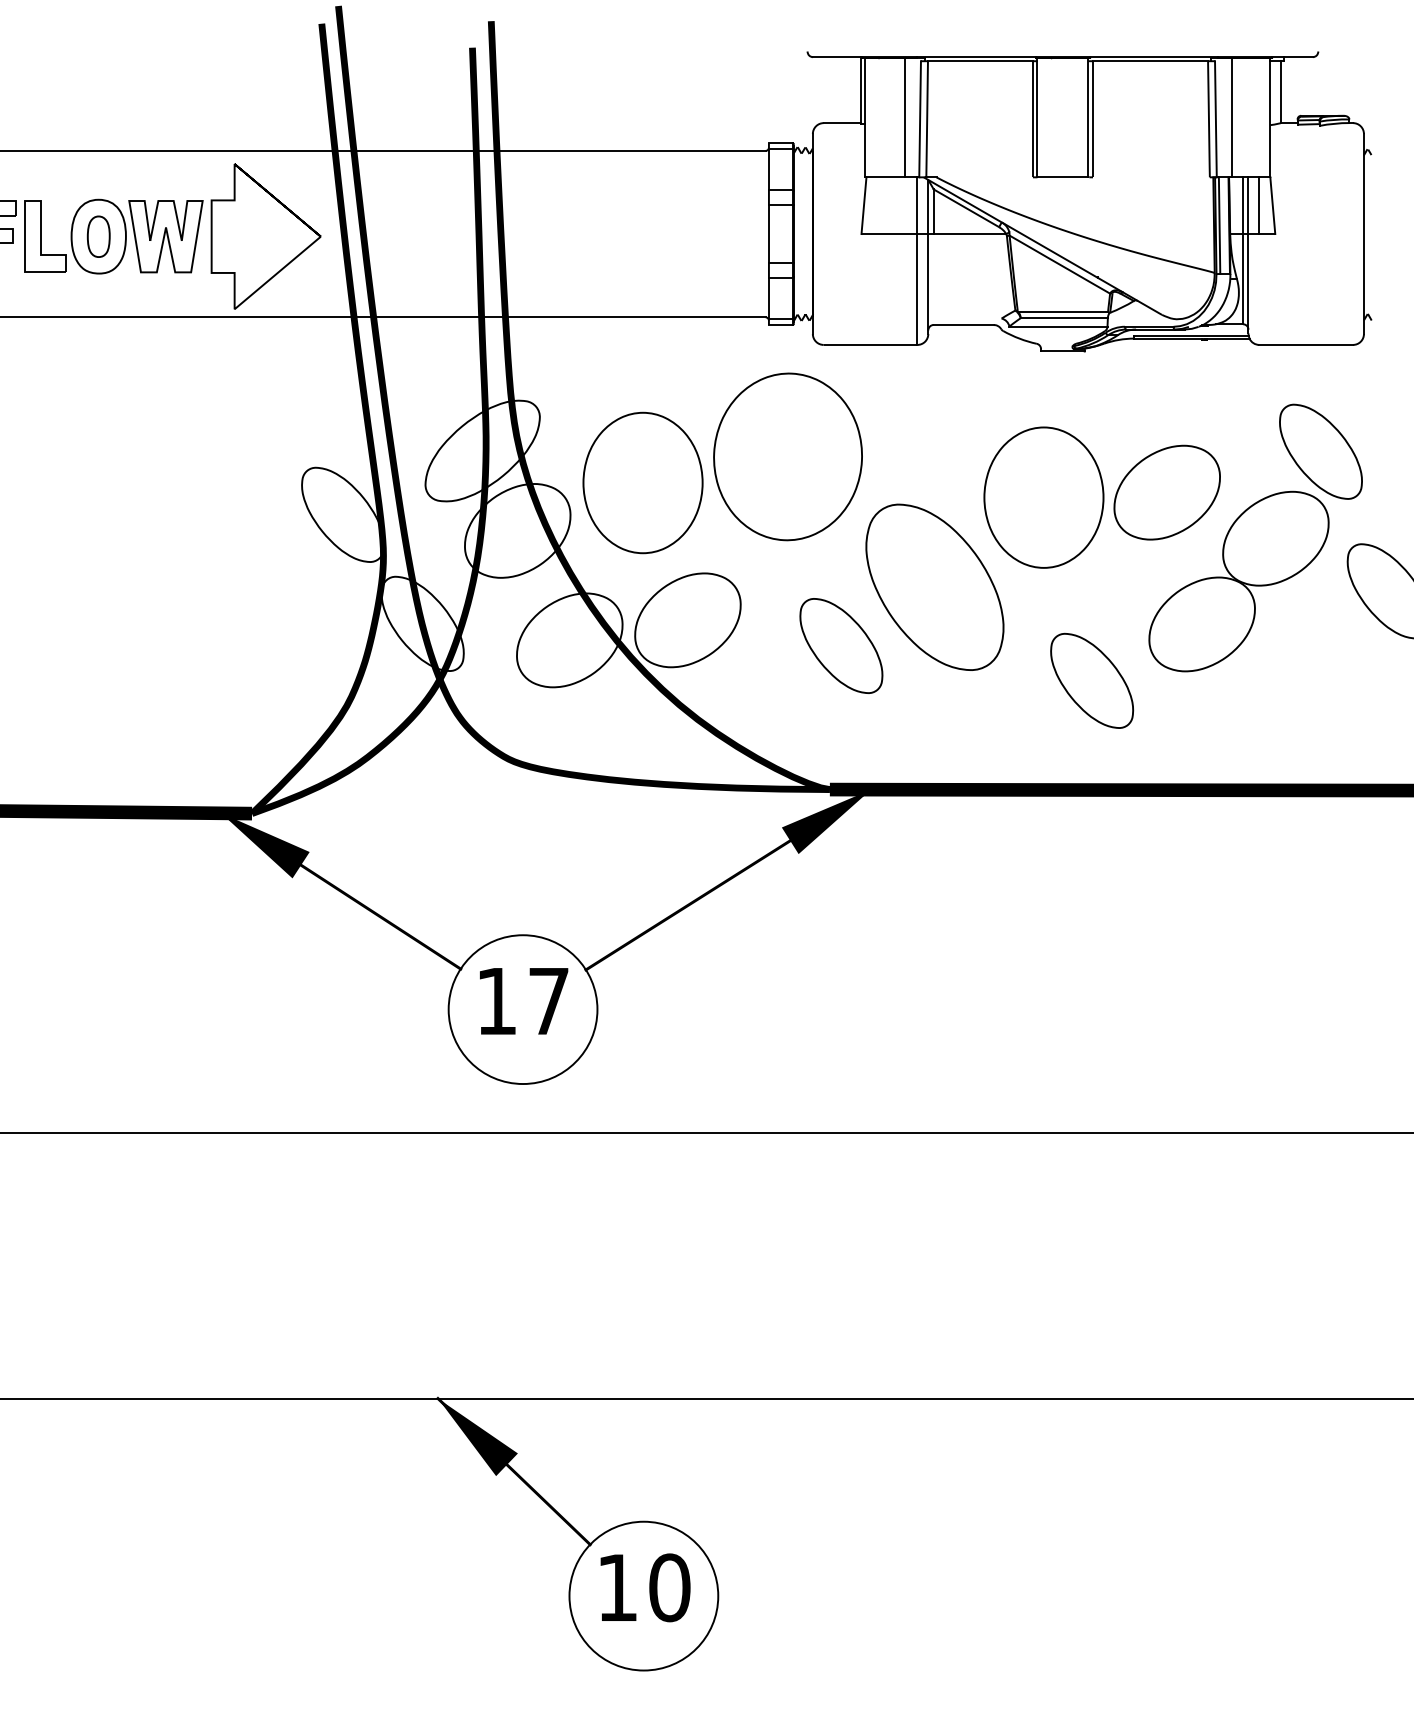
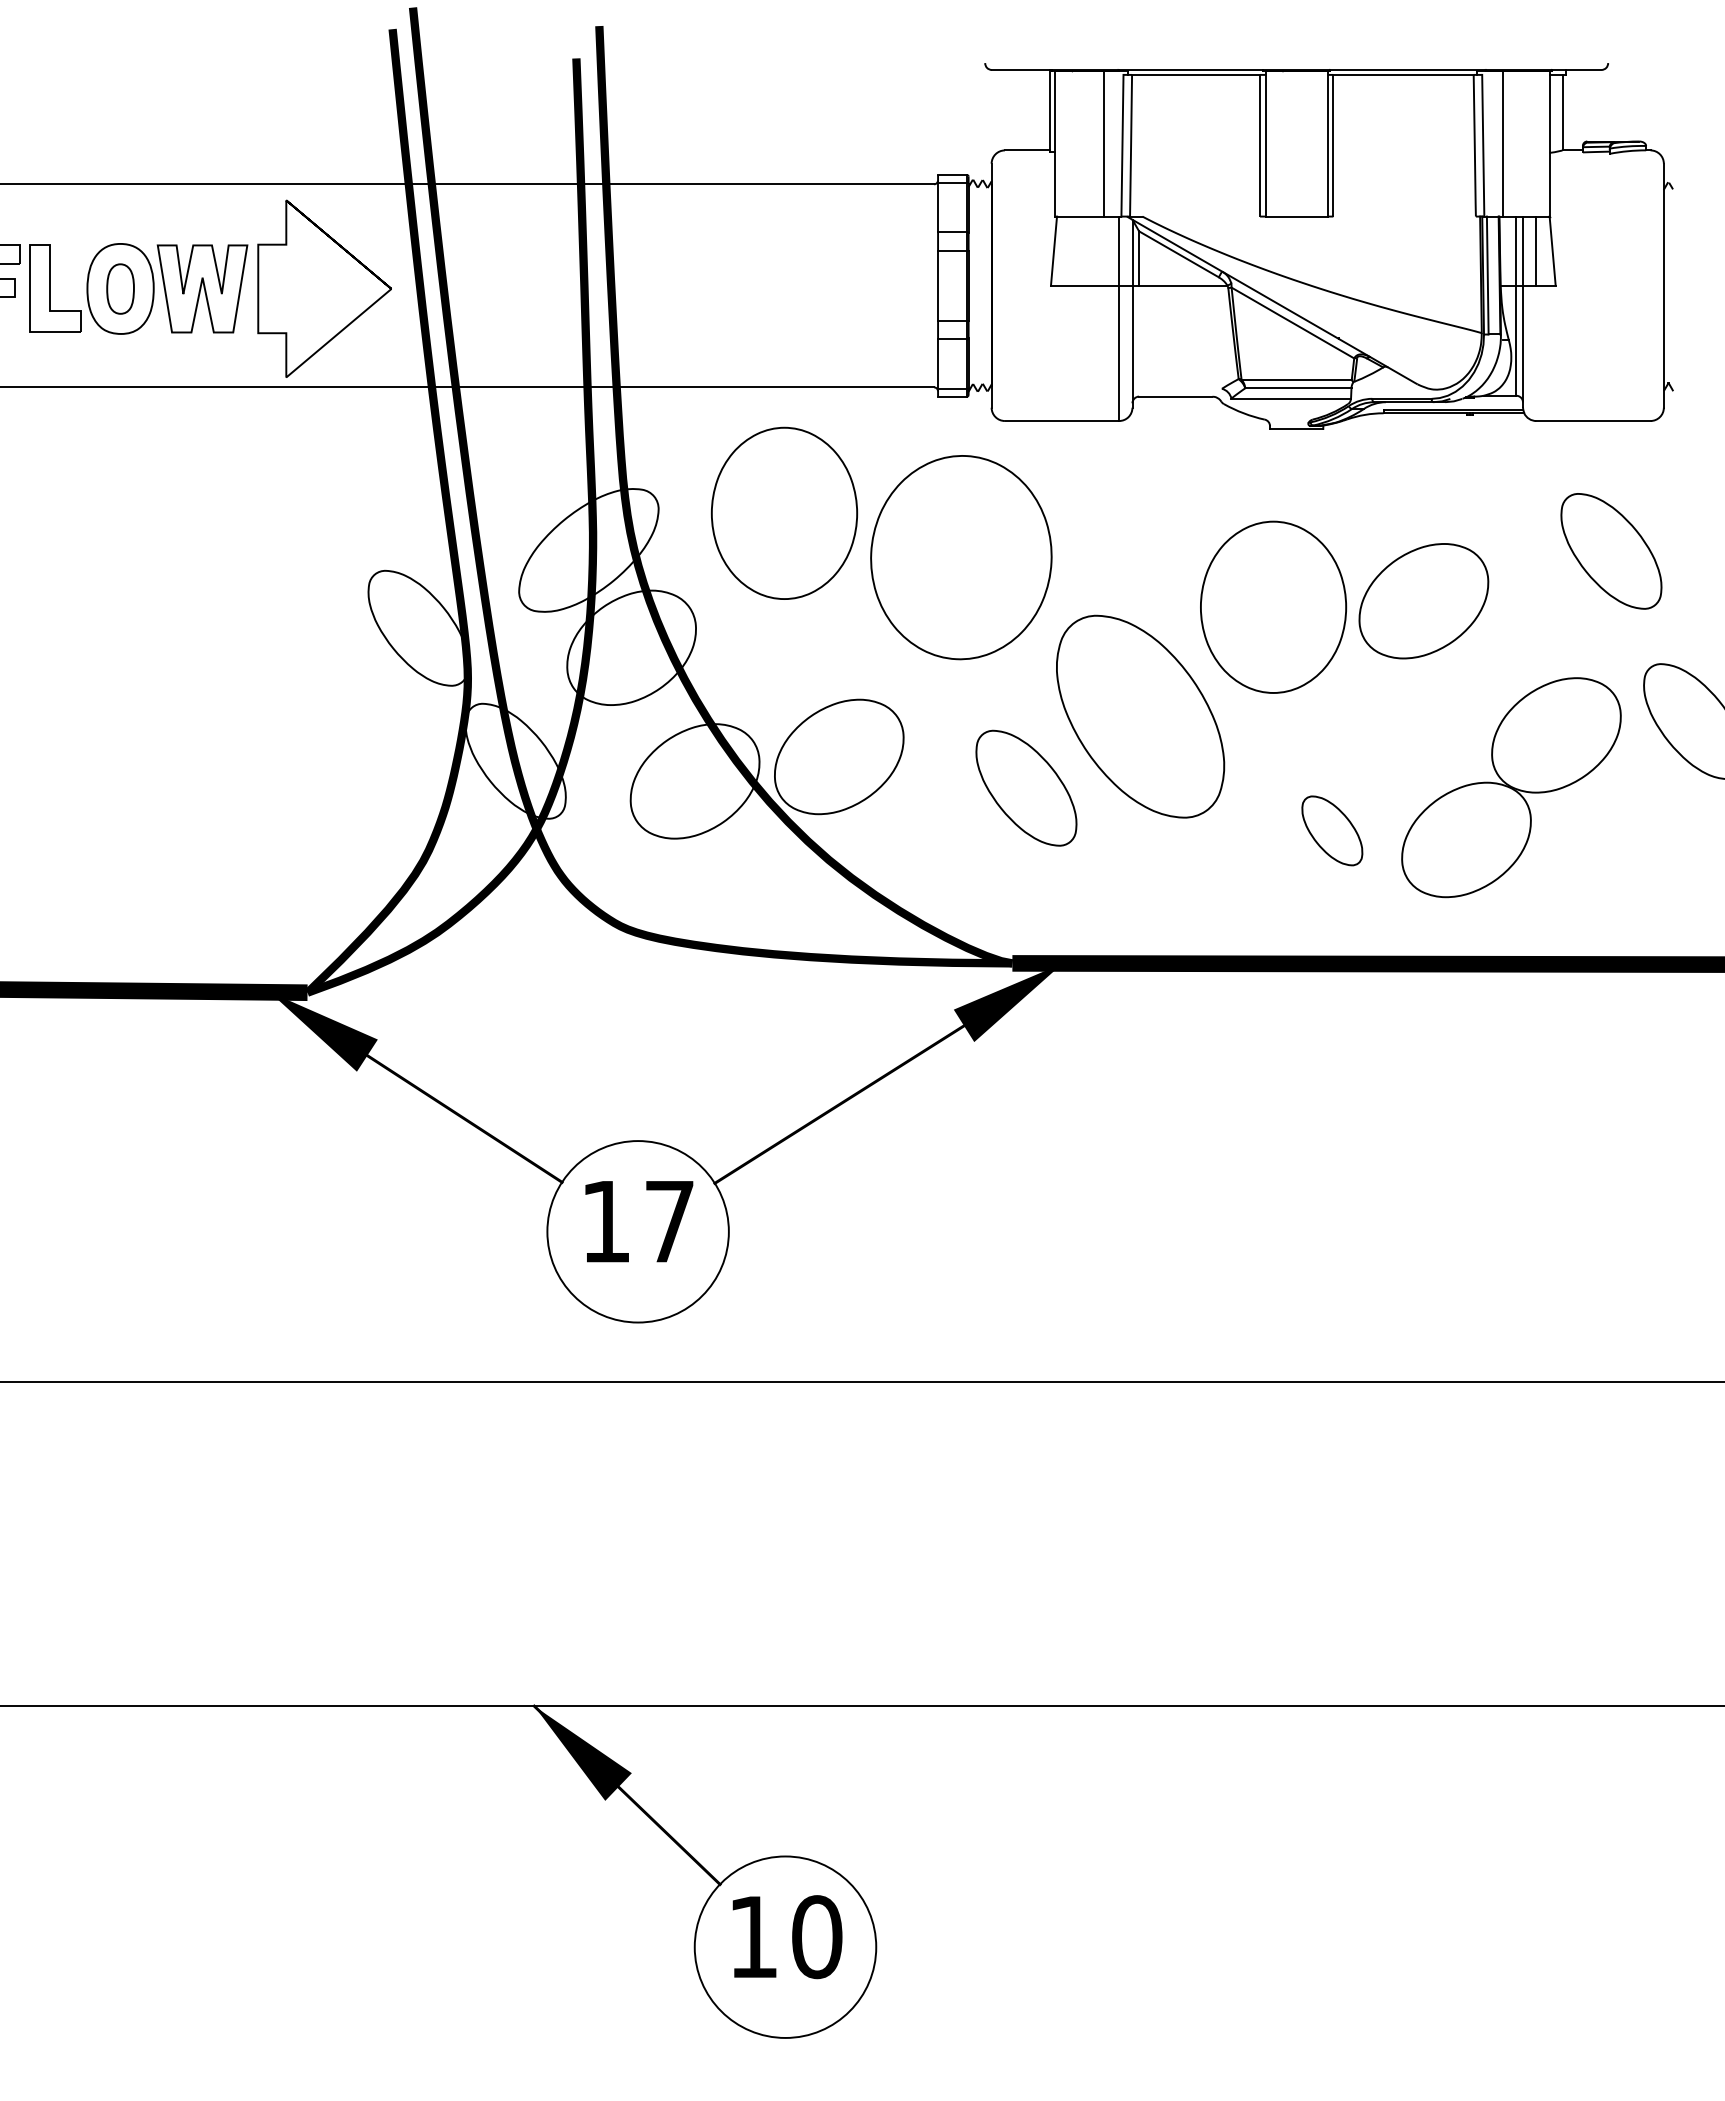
part: (643, 482) -> (784, 512), moved
part: (1239, 581) -> (1511, 787), moved
part: (1092, 680) -> (1332, 830), size x0.6

